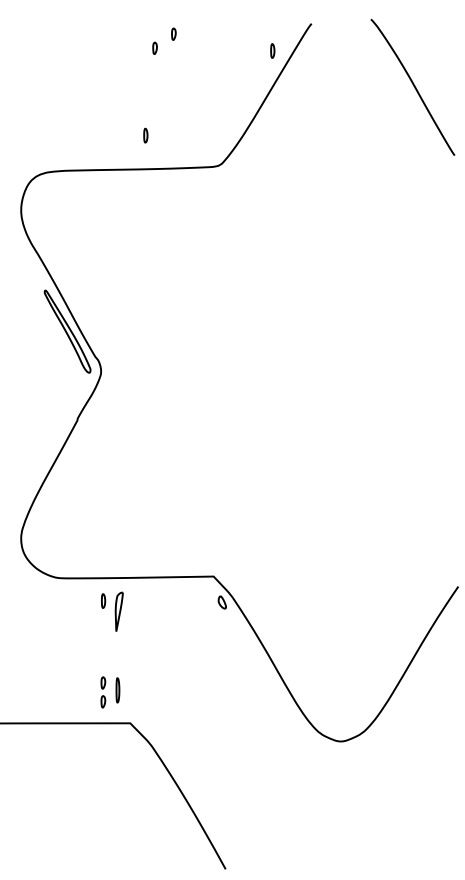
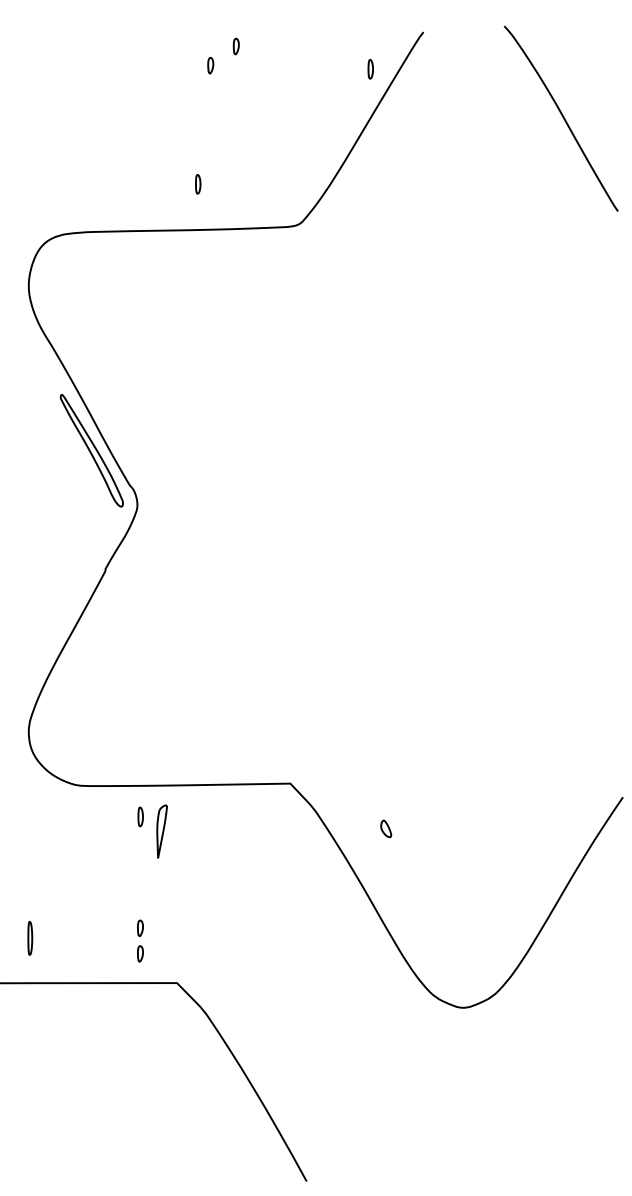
part: (222, 602) -> (386, 828), moved
part: (118, 690) -> (30, 938), moved

